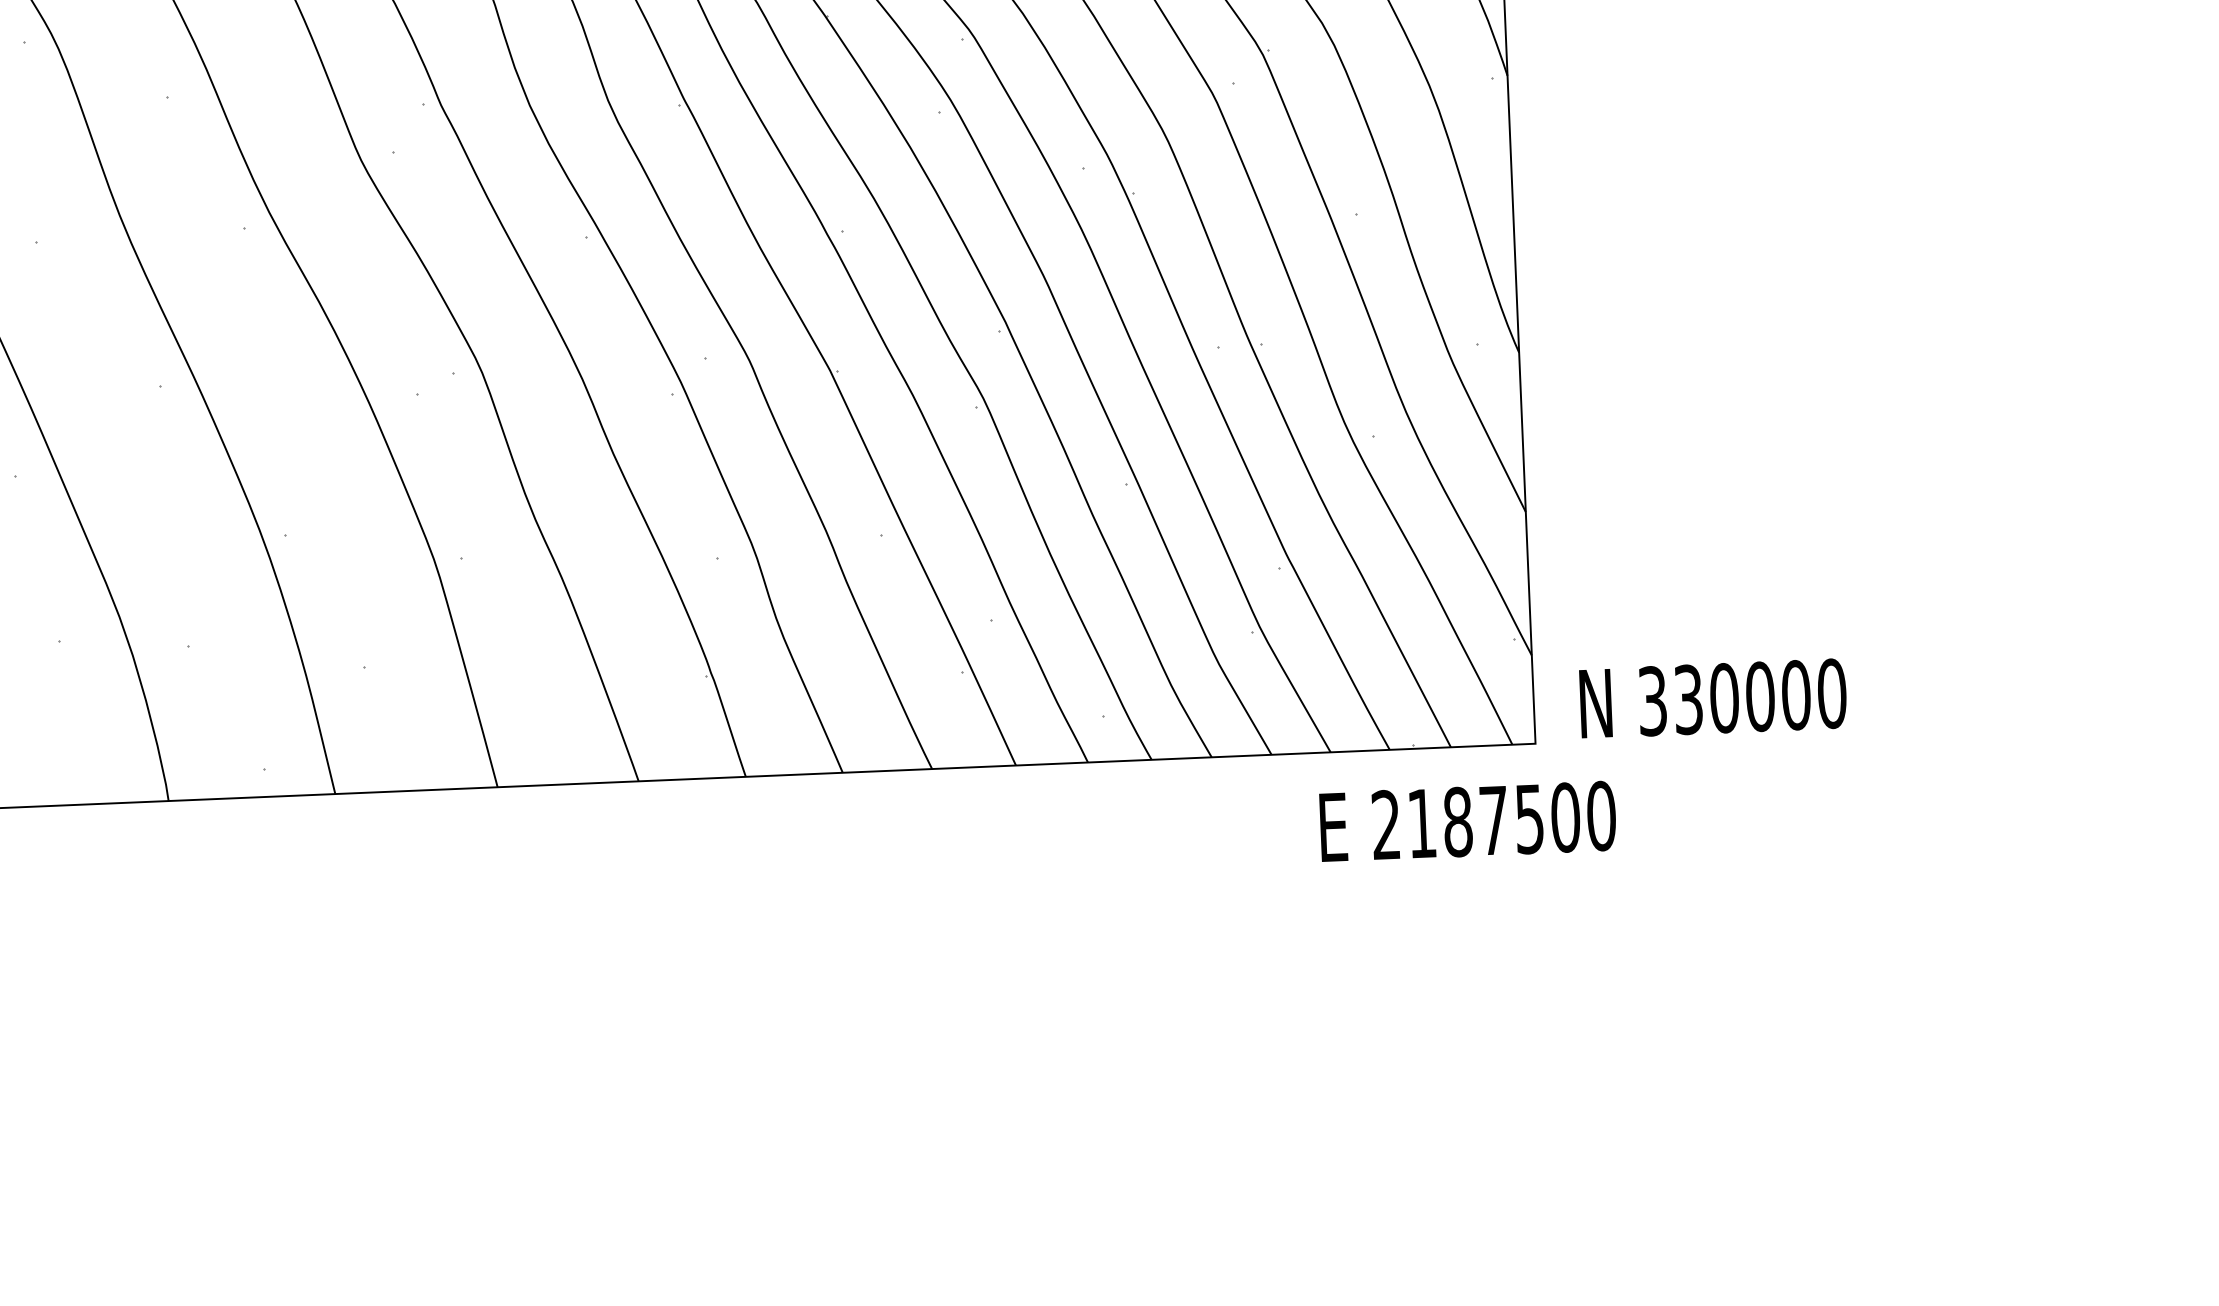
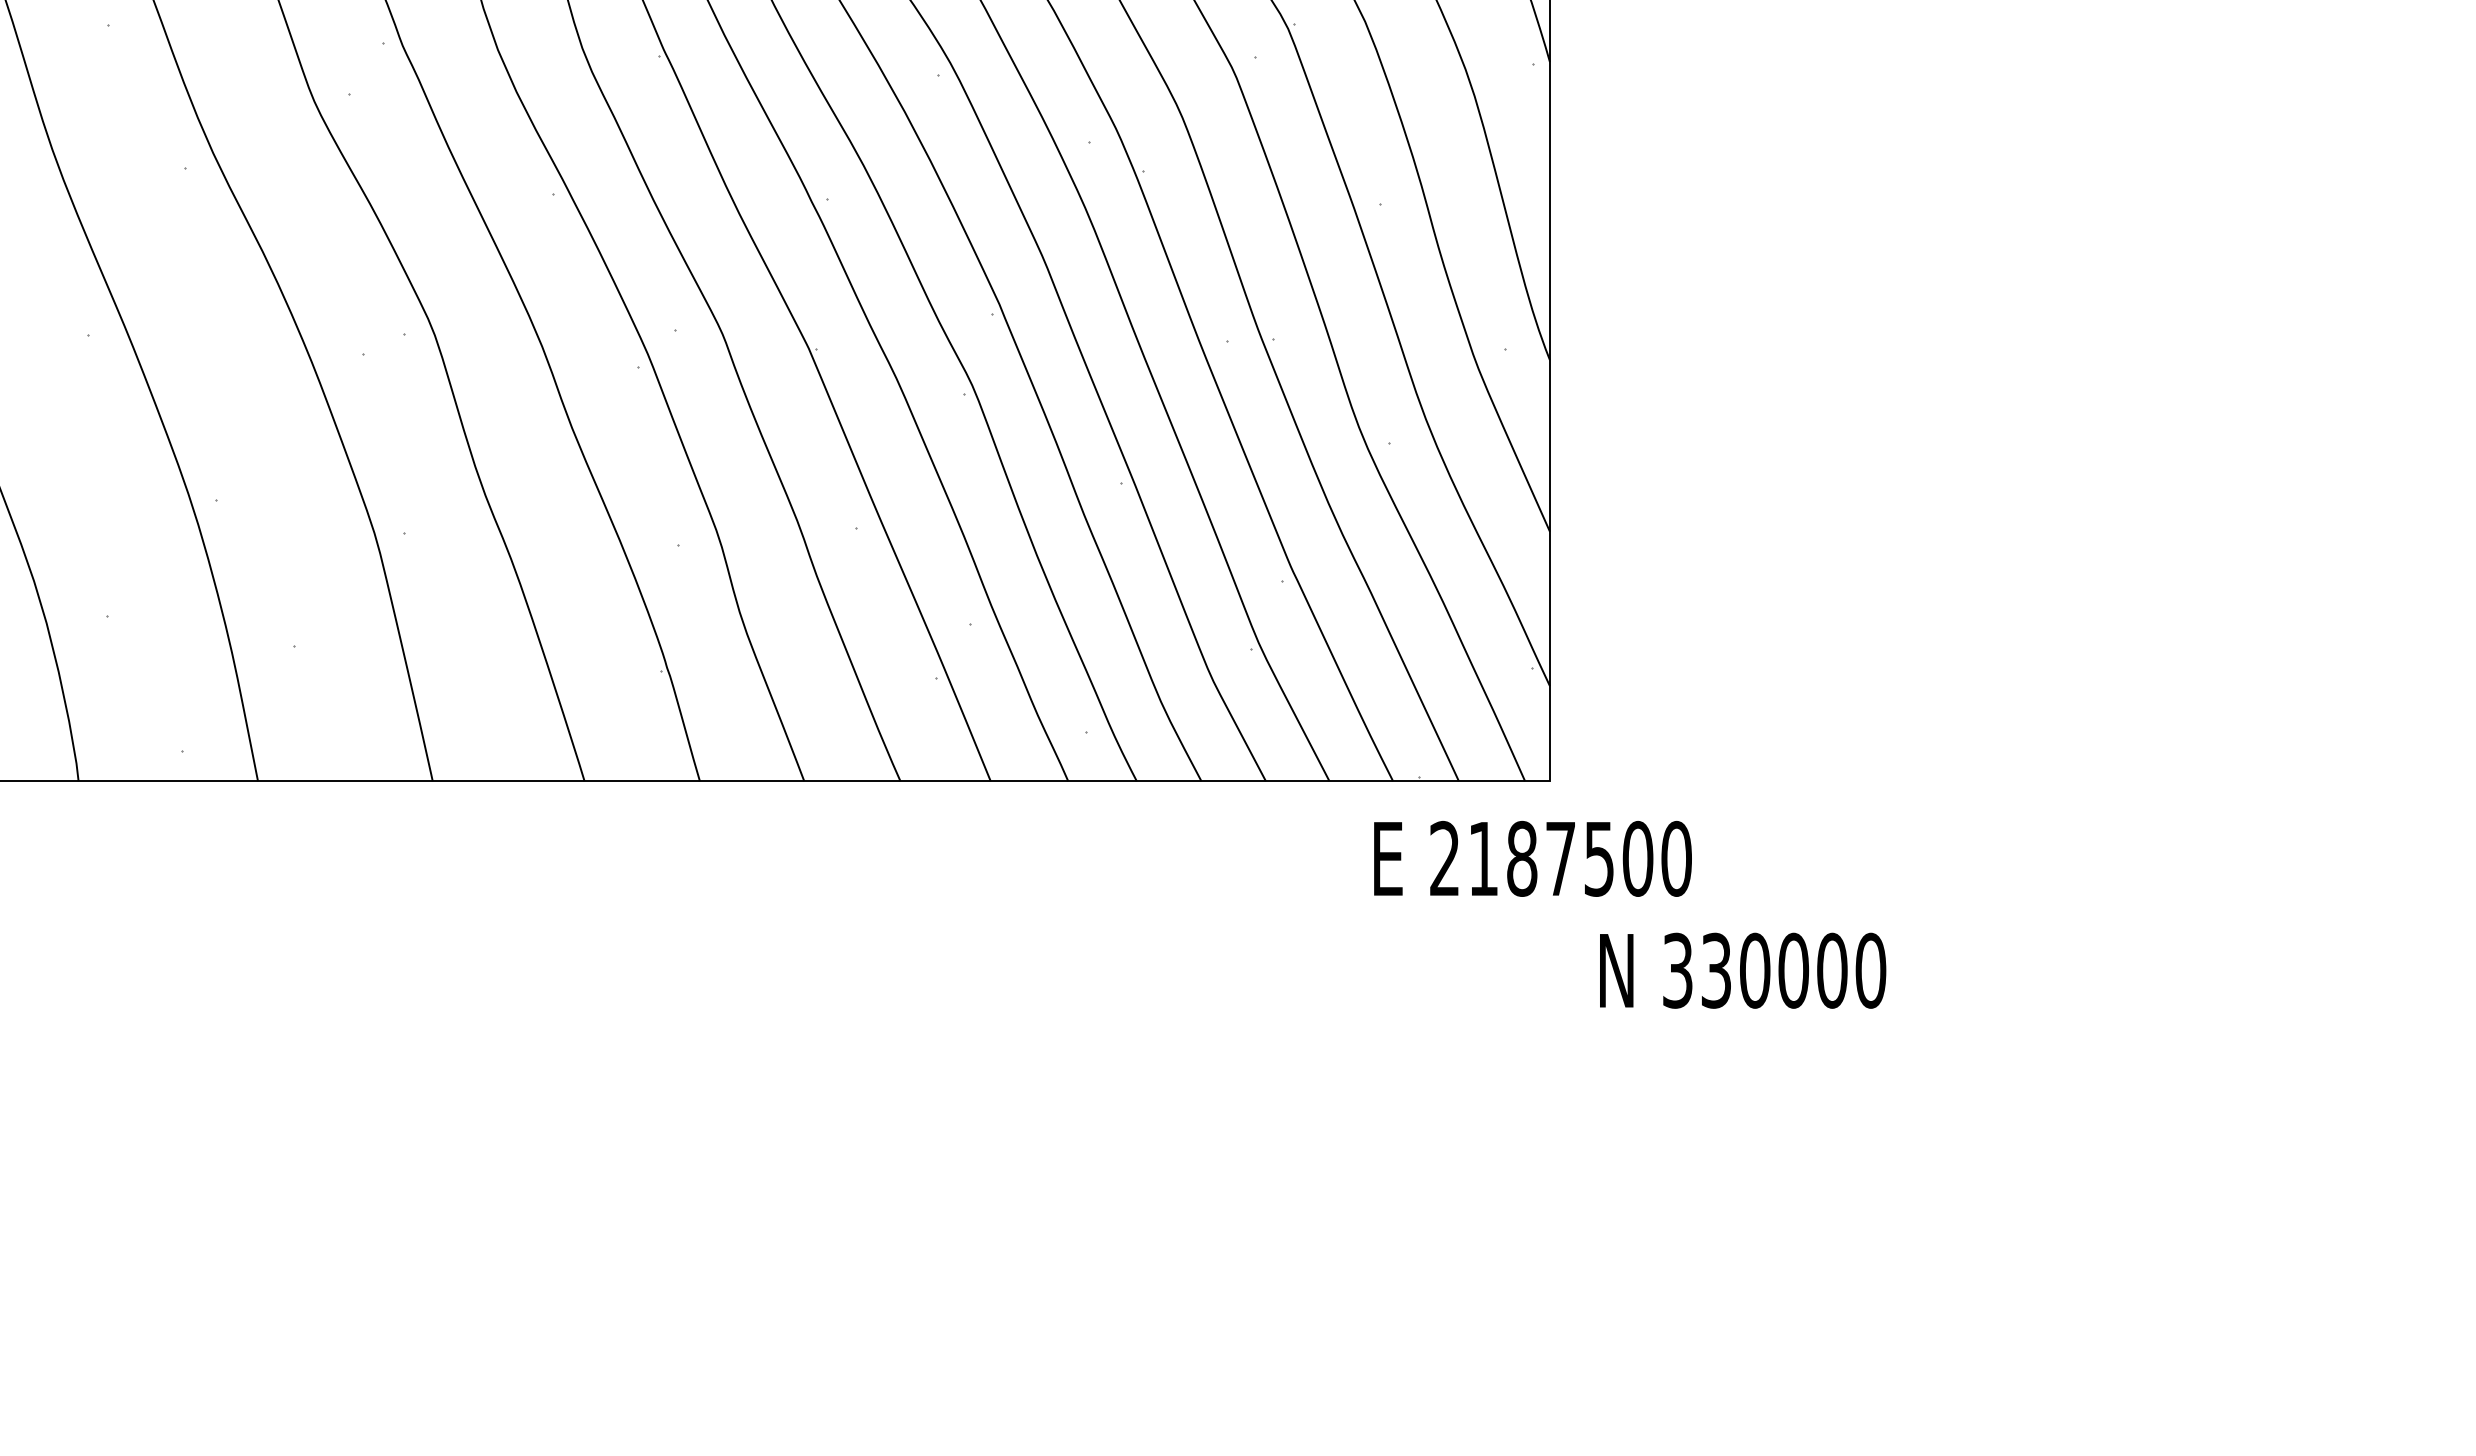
text: (1713, 698) -> (1743, 970), moved
text: (1467, 821) -> (1532, 858), moved

